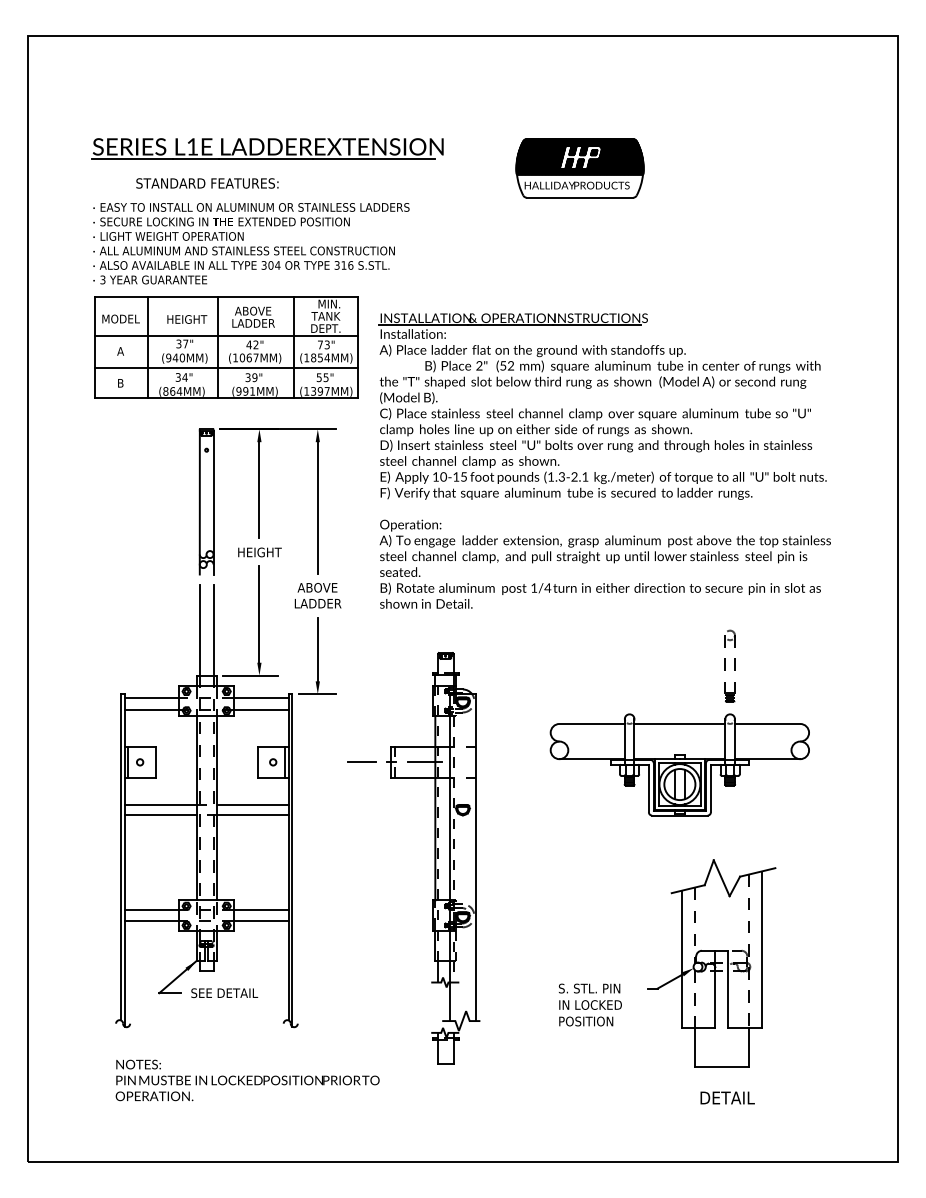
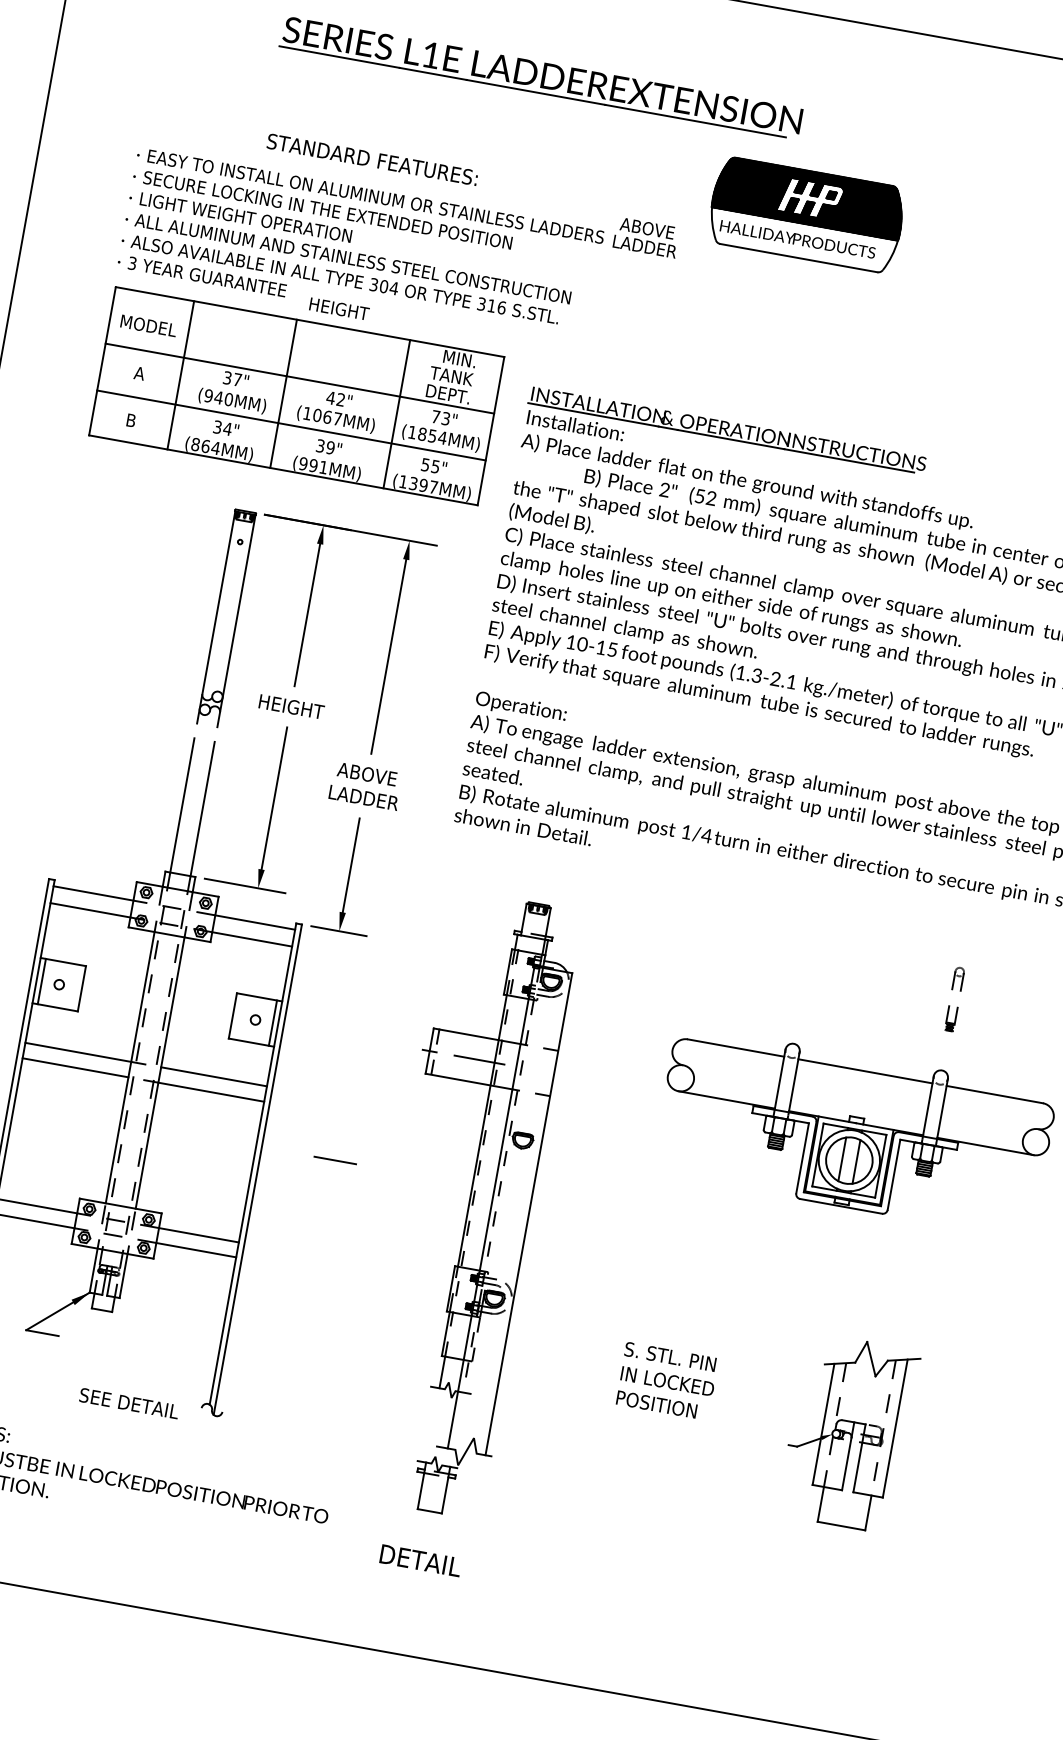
part: (267, 148) -> (541, 77), moved
part: (579, 168) -> (805, 214), moved
text: (207, 183) -> (372, 159), moved
text: (253, 316) -> (646, 236), moved
text: (187, 319) -> (339, 309), moved
part: (729, 665) -> (954, 998), size x0.6
line: (361, 761) -> (334, 1159), moved
part: (711, 963) -> (848, 1432), size x0.6
text: (224, 992) -> (129, 1402), moved
text: (589, 1004) -> (666, 1380), moved
text: (727, 1097) -> (420, 1559), moved

